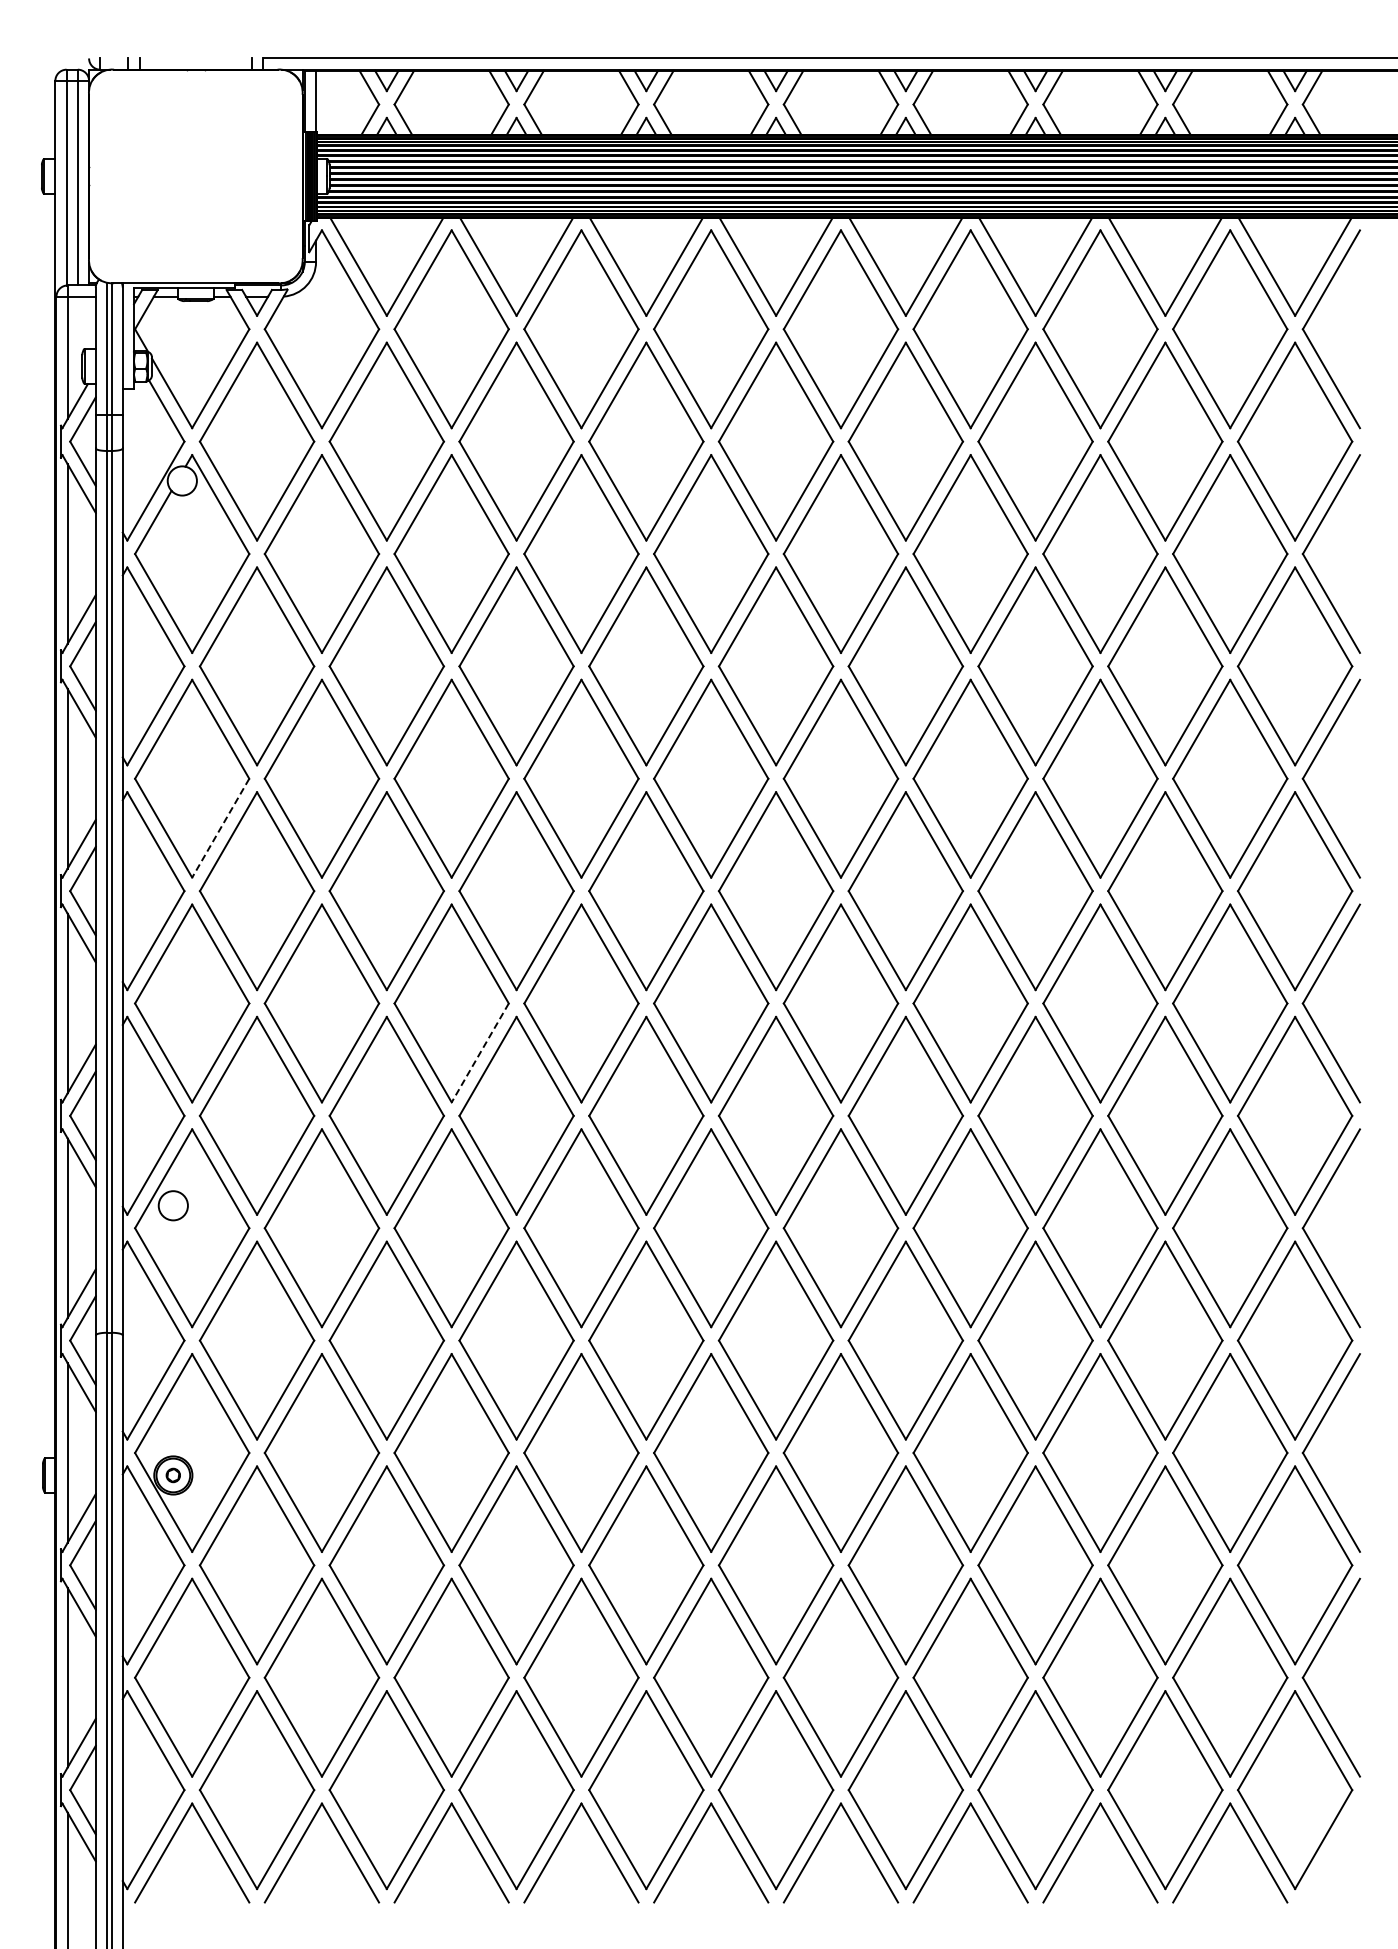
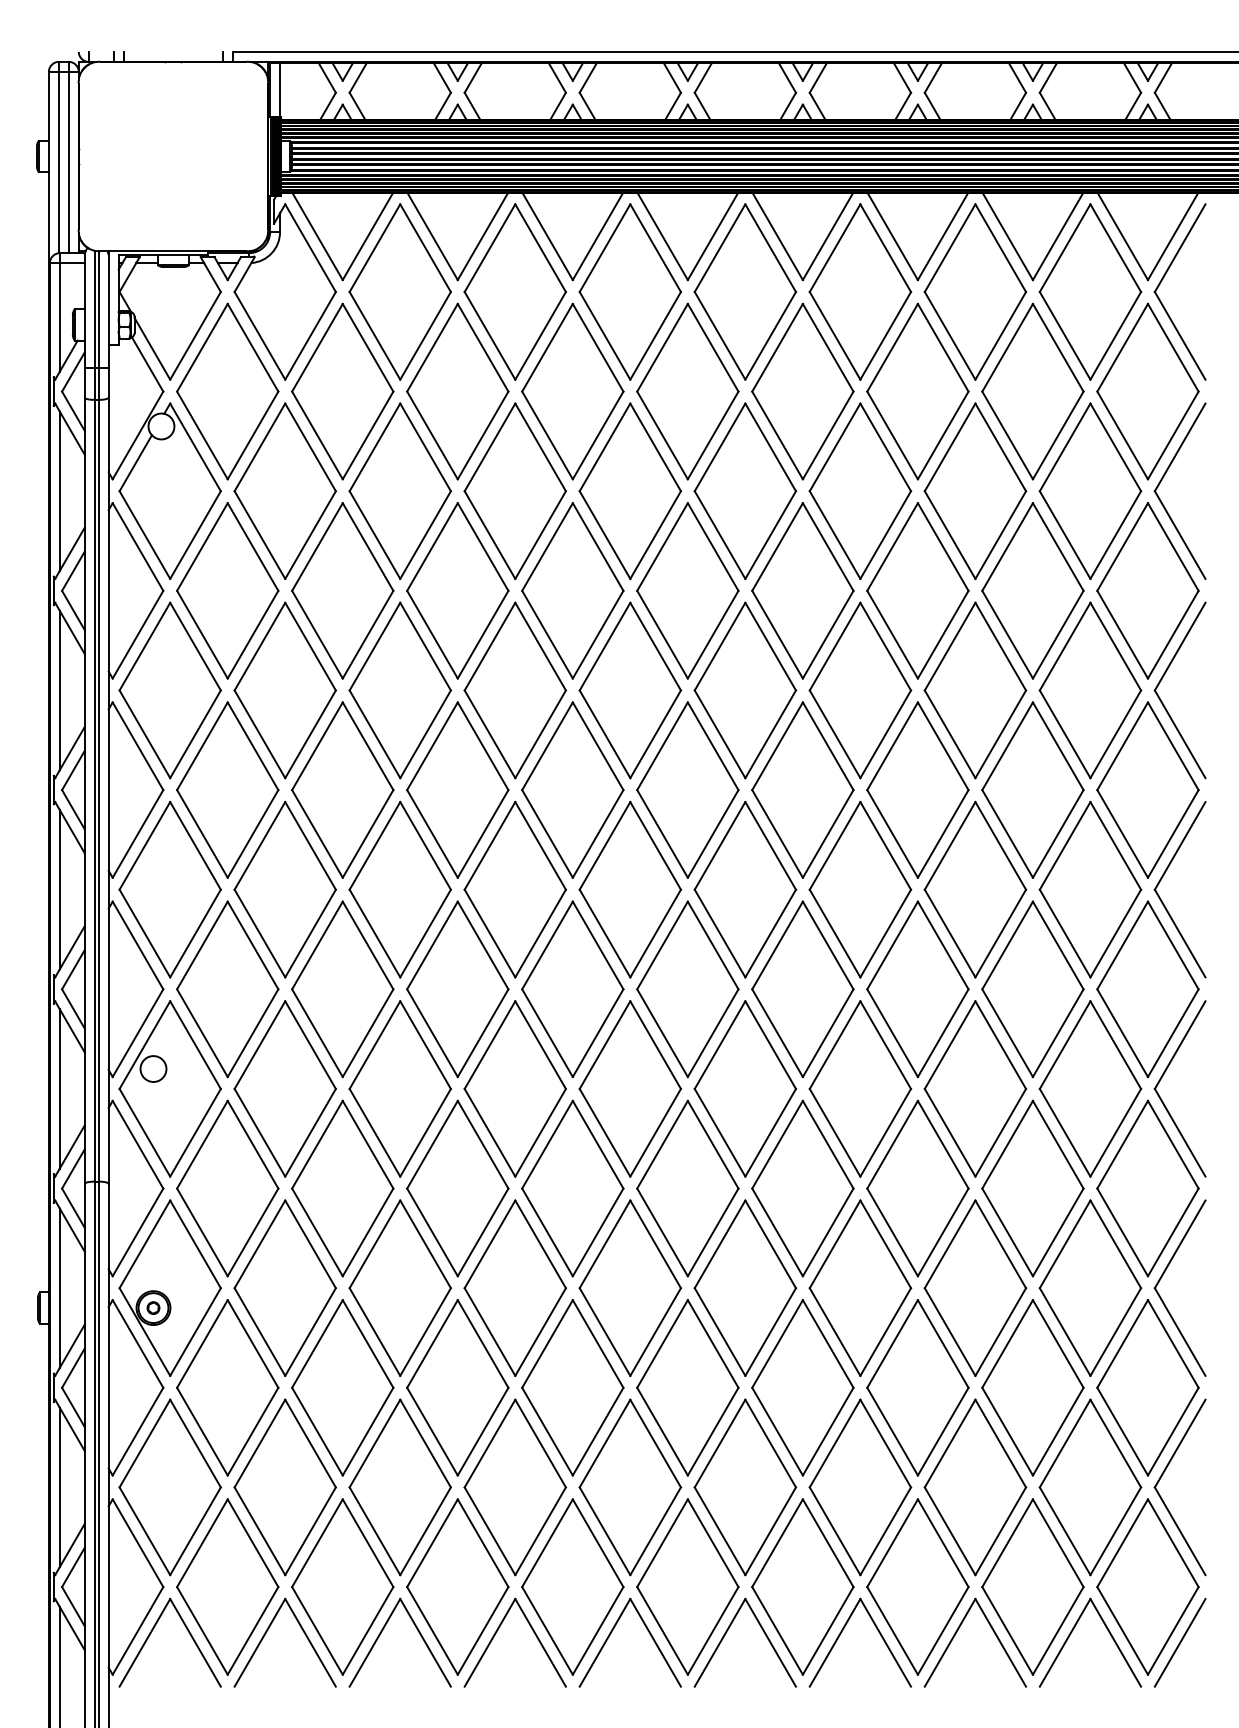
line: (220, 828) -> (195, 734), dashed -> solid
line: (480, 1053) -> (425, 934), dashed -> solid
line: (1331, 1852) -> (1180, 1642), added

